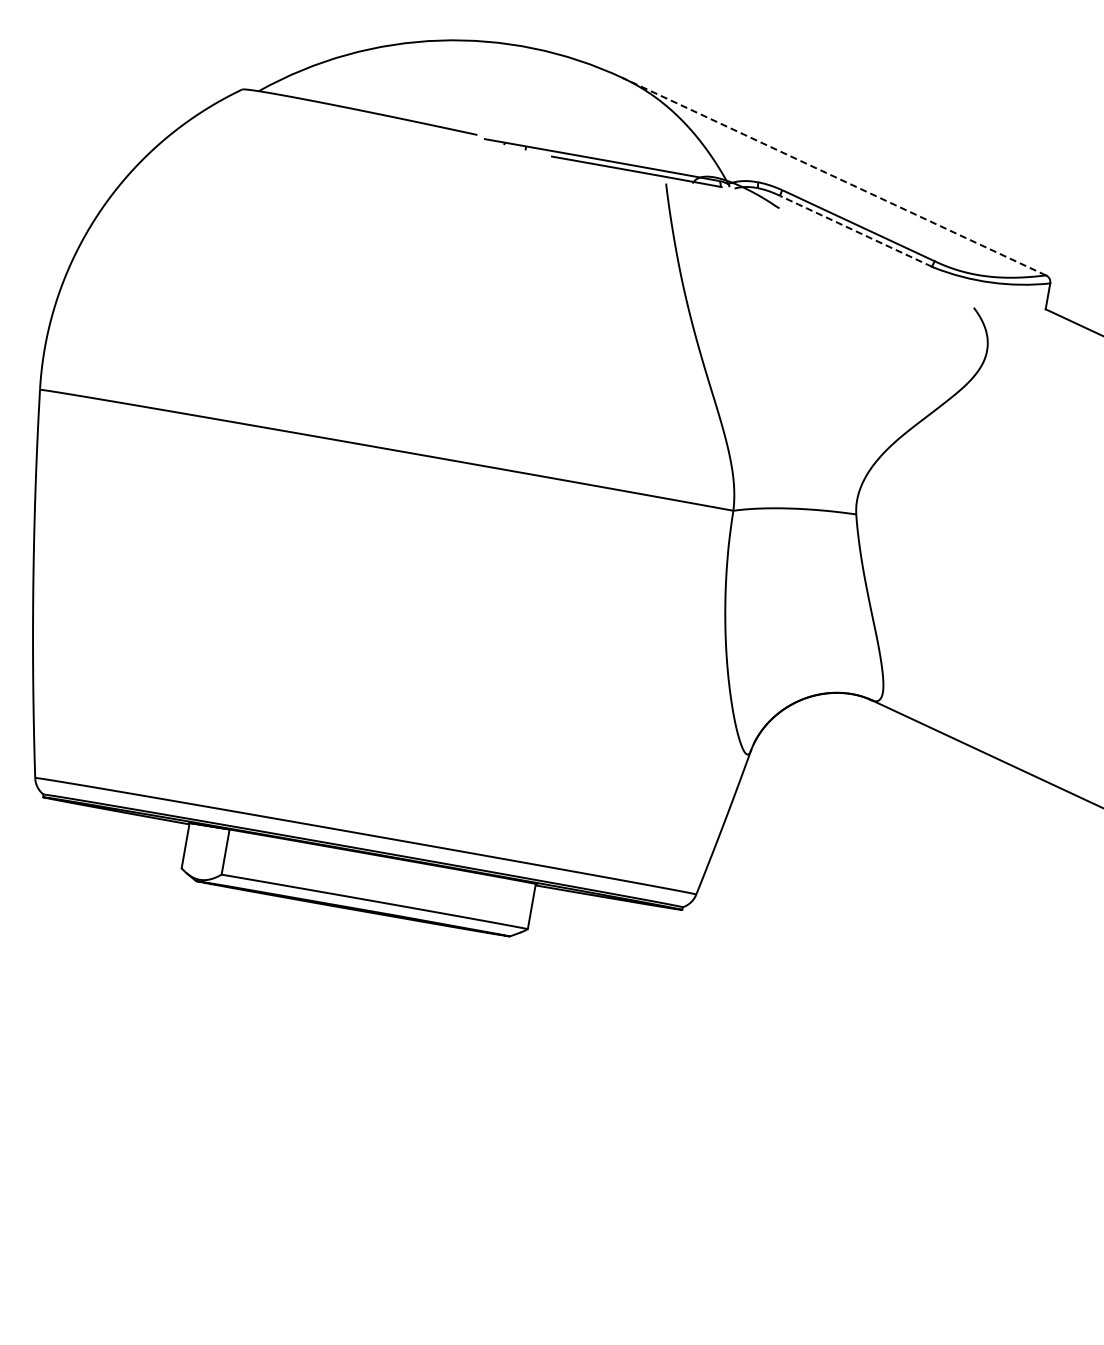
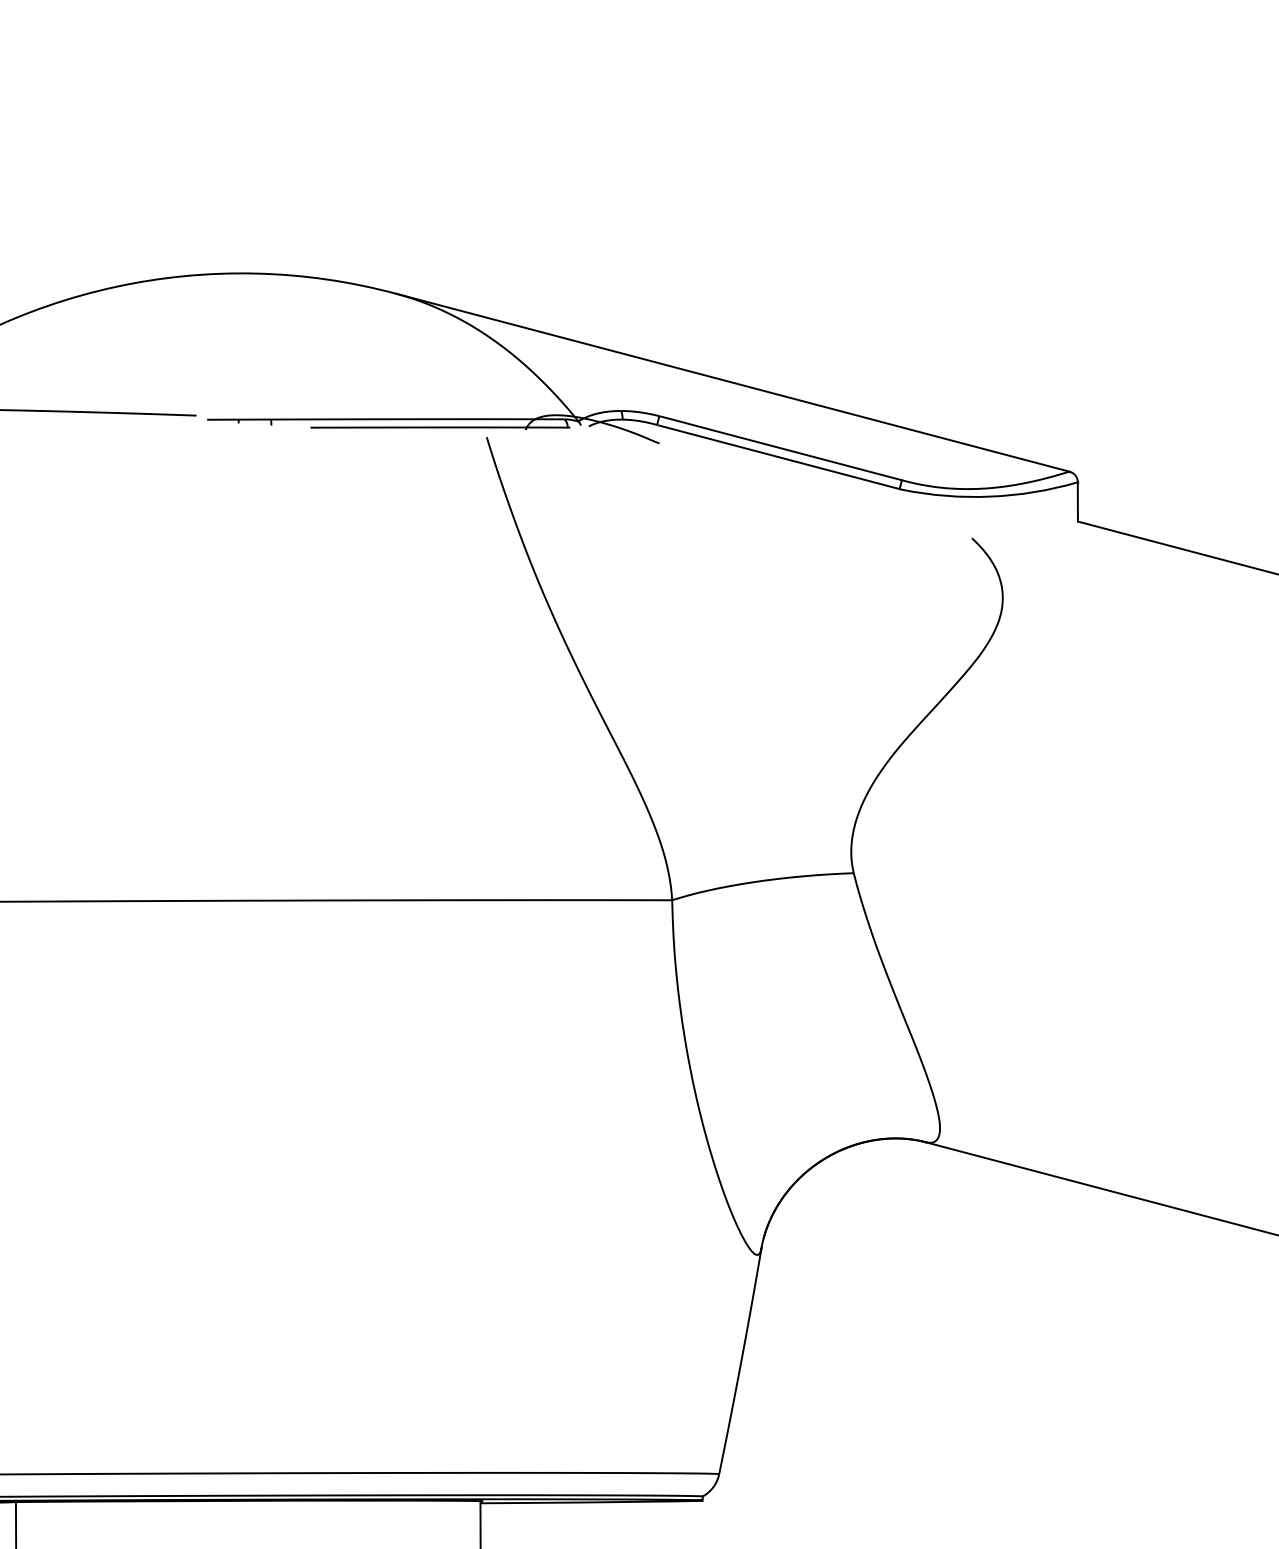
line: (834, 176) -> (732, 382), dashed -> solid
line: (855, 230) -> (777, 456), dashed -> solid

